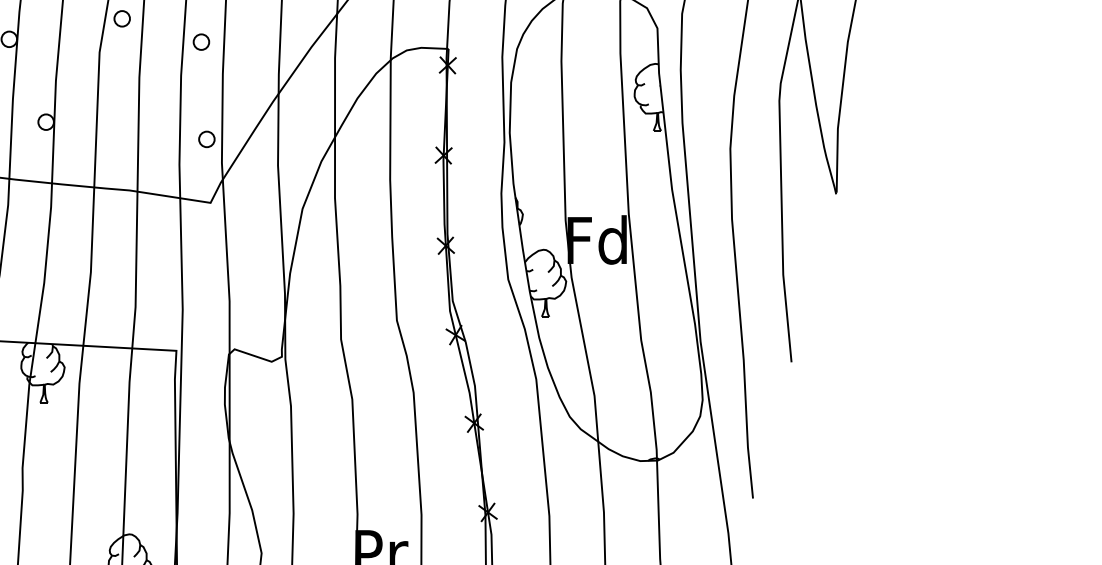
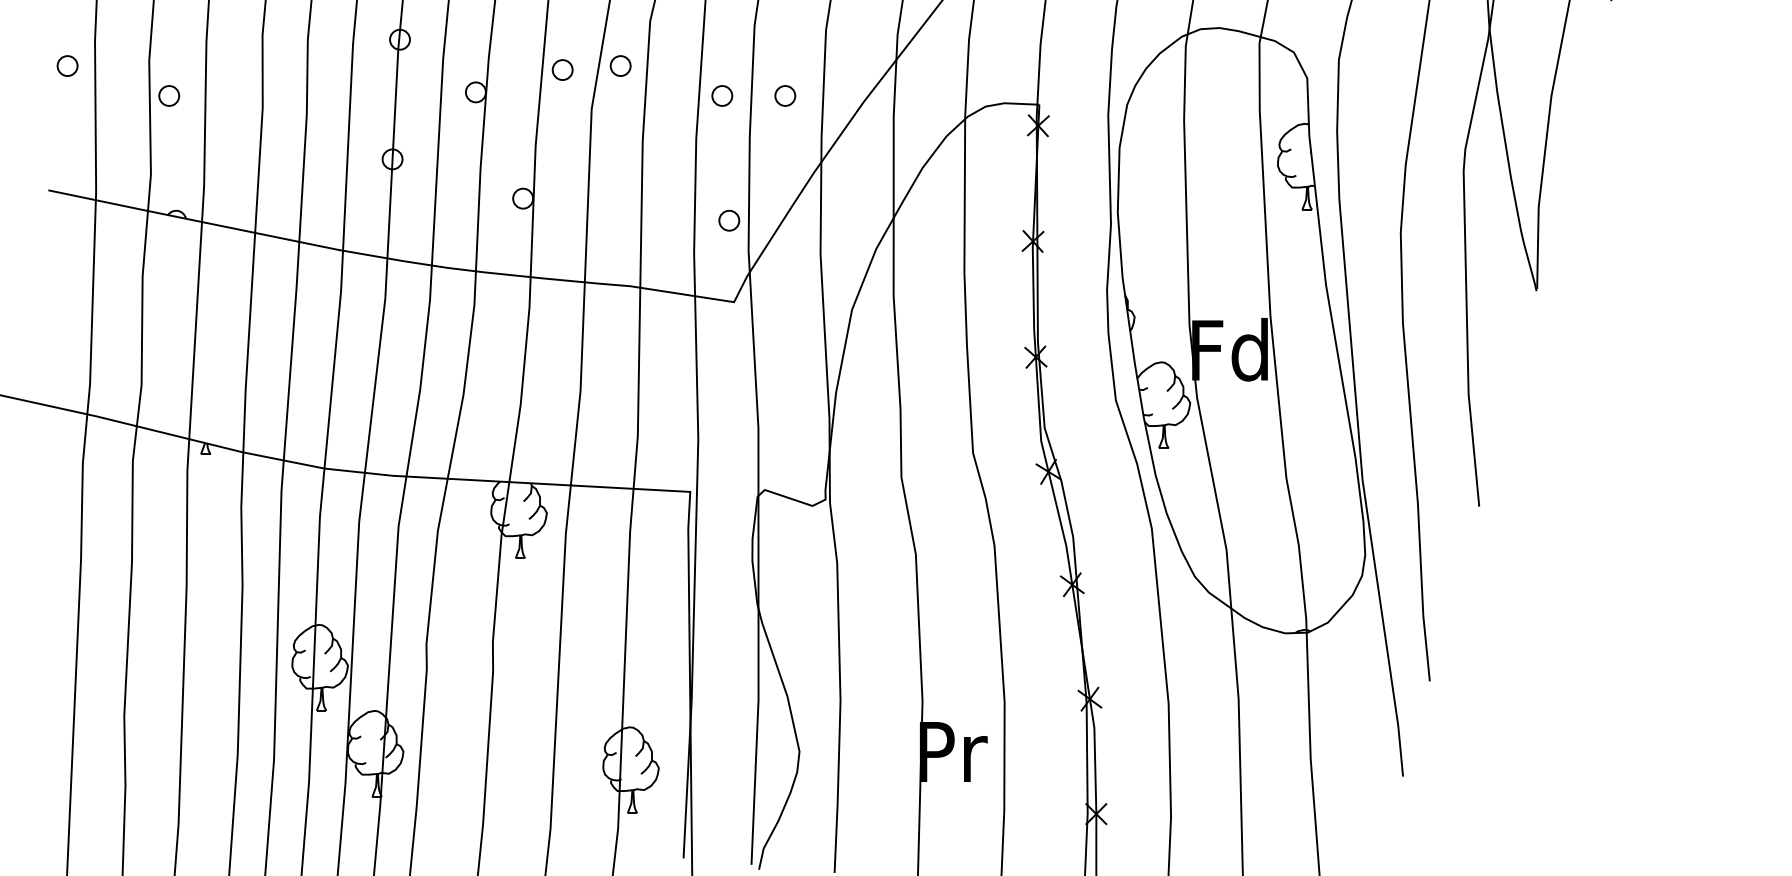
circle: (76, 21) -> (562, 69), added
circle: (250, 41) -> (785, 95), added

